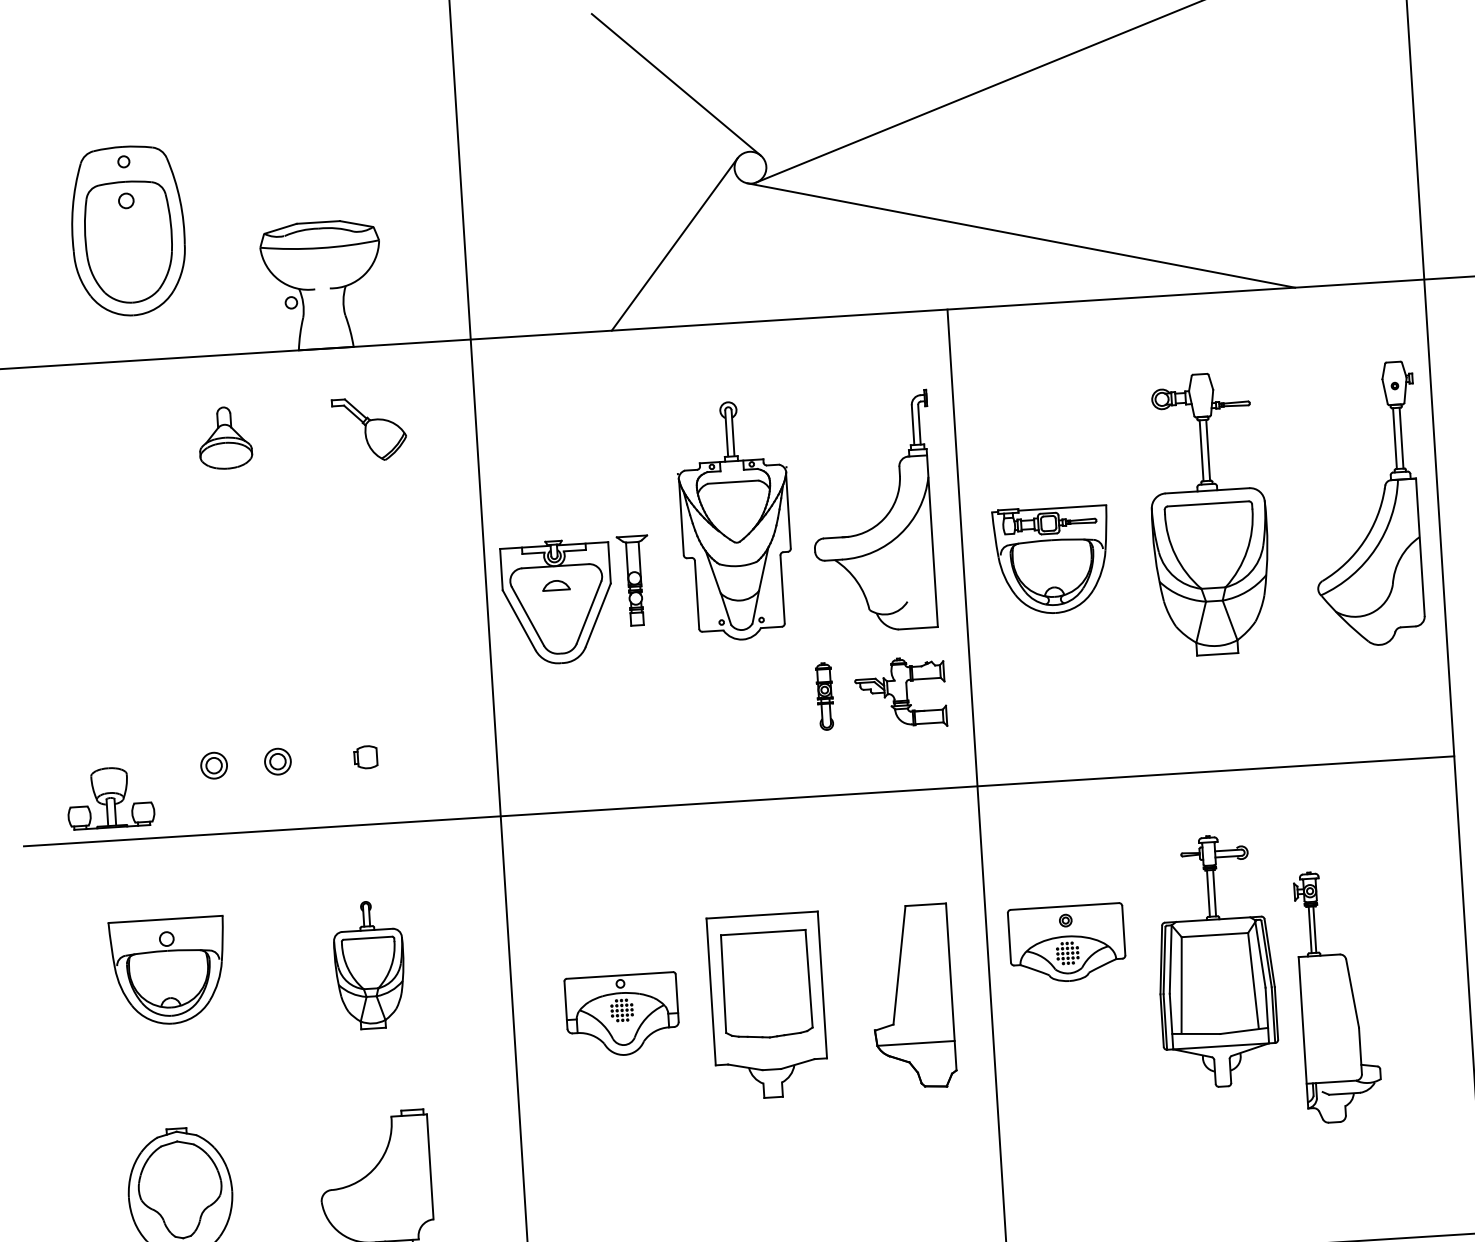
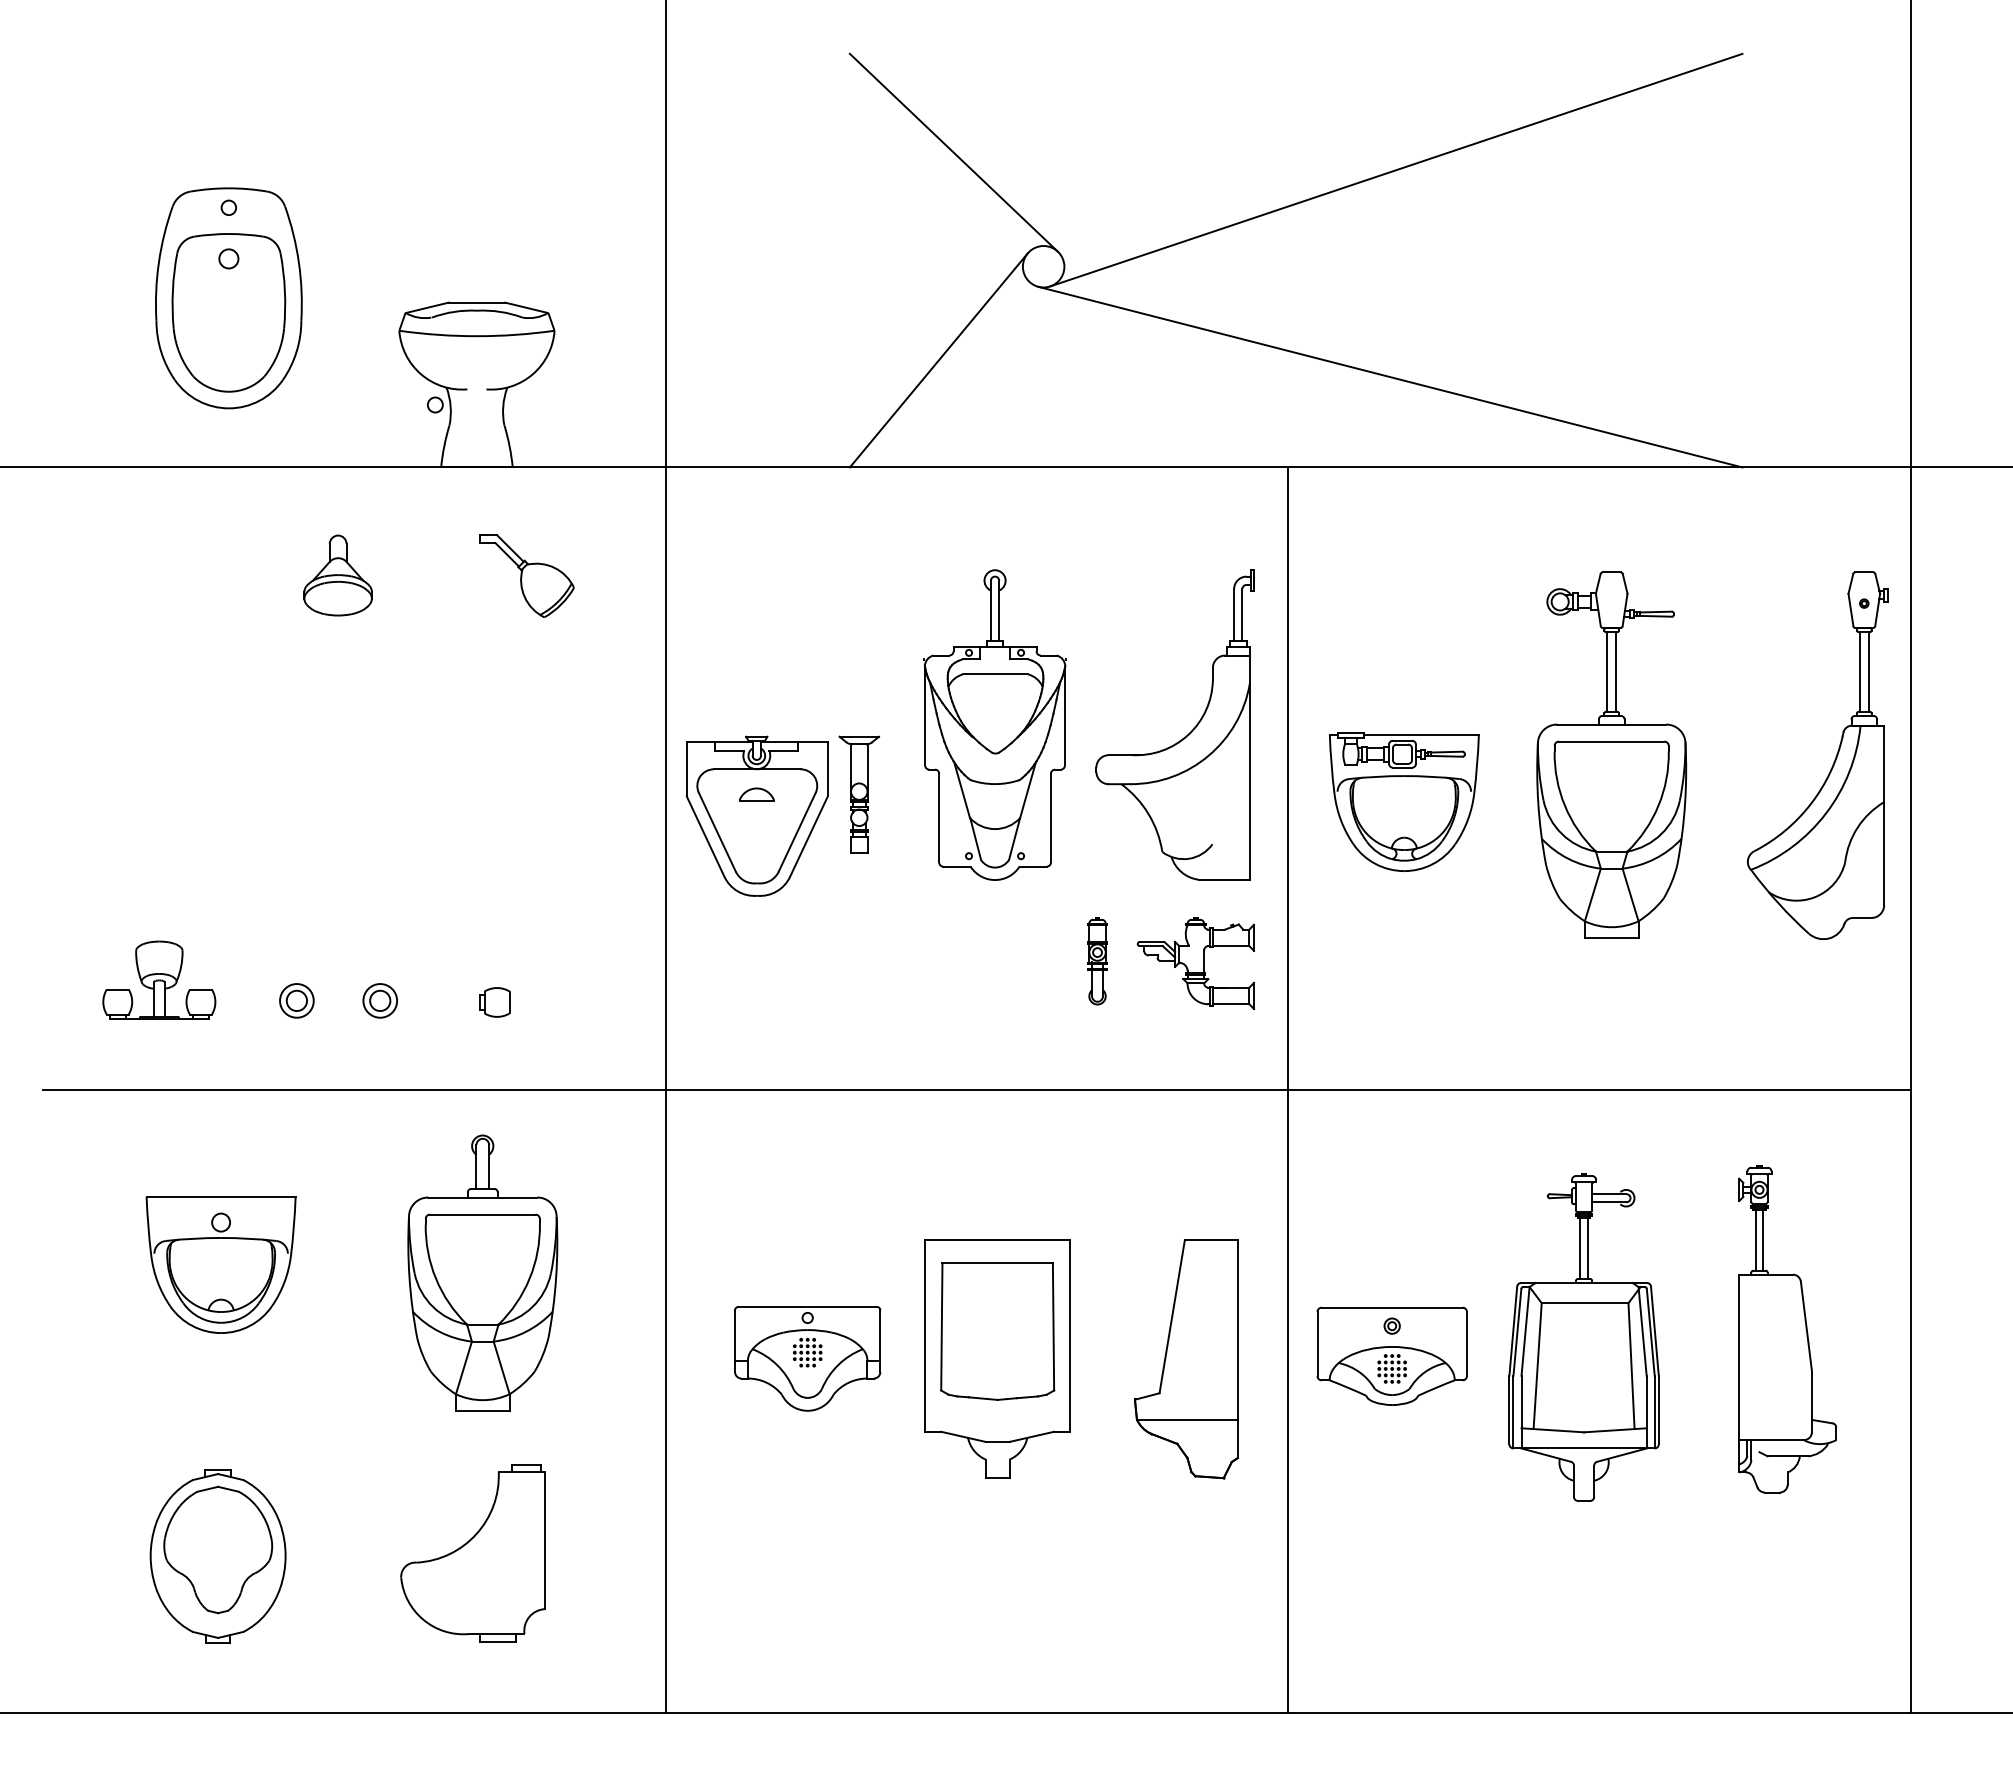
part: (110, 797) -> (159, 979), moved
part: (1066, 943) -> (1391, 1355), moved
part: (369, 964) -> (482, 1272), size x1.67
part: (1338, 996) -> (1787, 1329), moved

